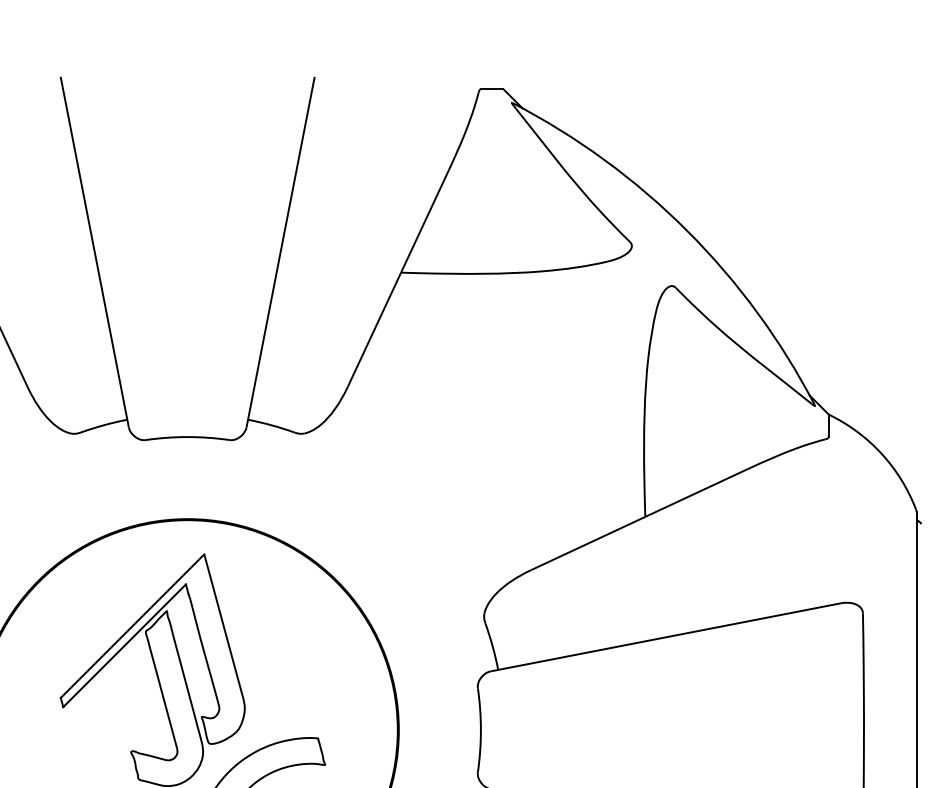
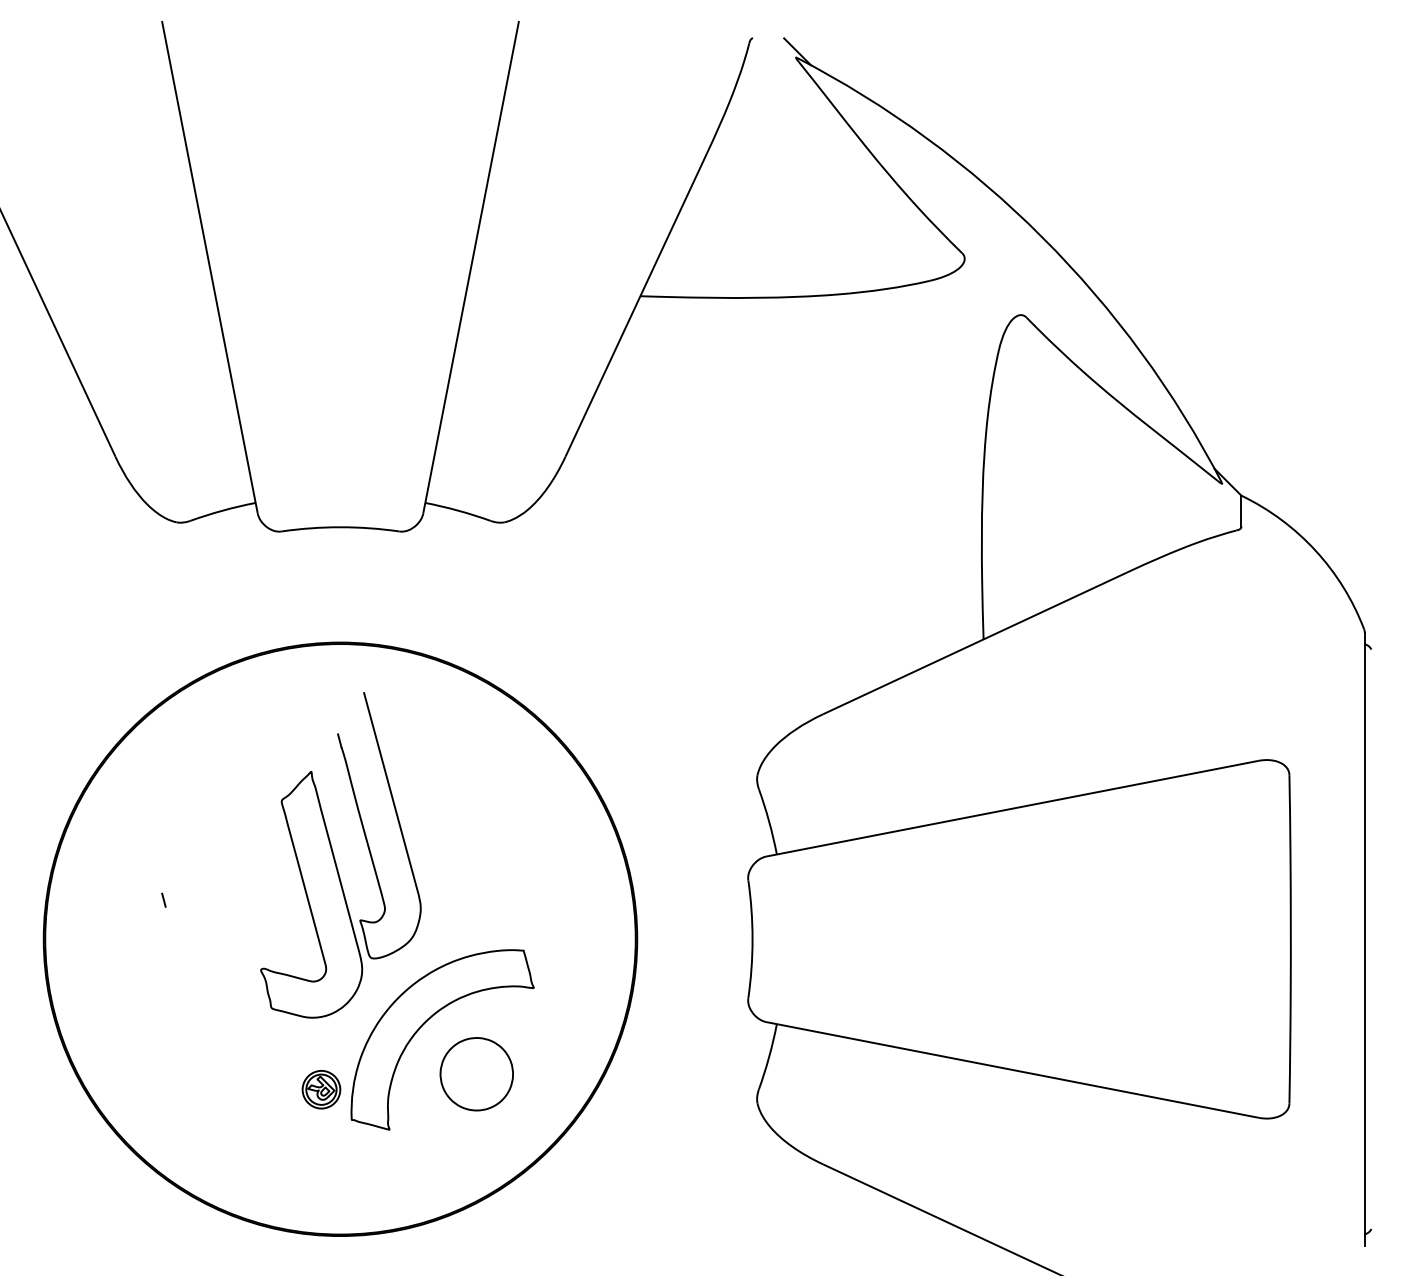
line: (492, 89) -> (768, 38), removed
line: (132, 625) -> (262, 792), removed
line: (124, 645) -> (251, 820), removed

